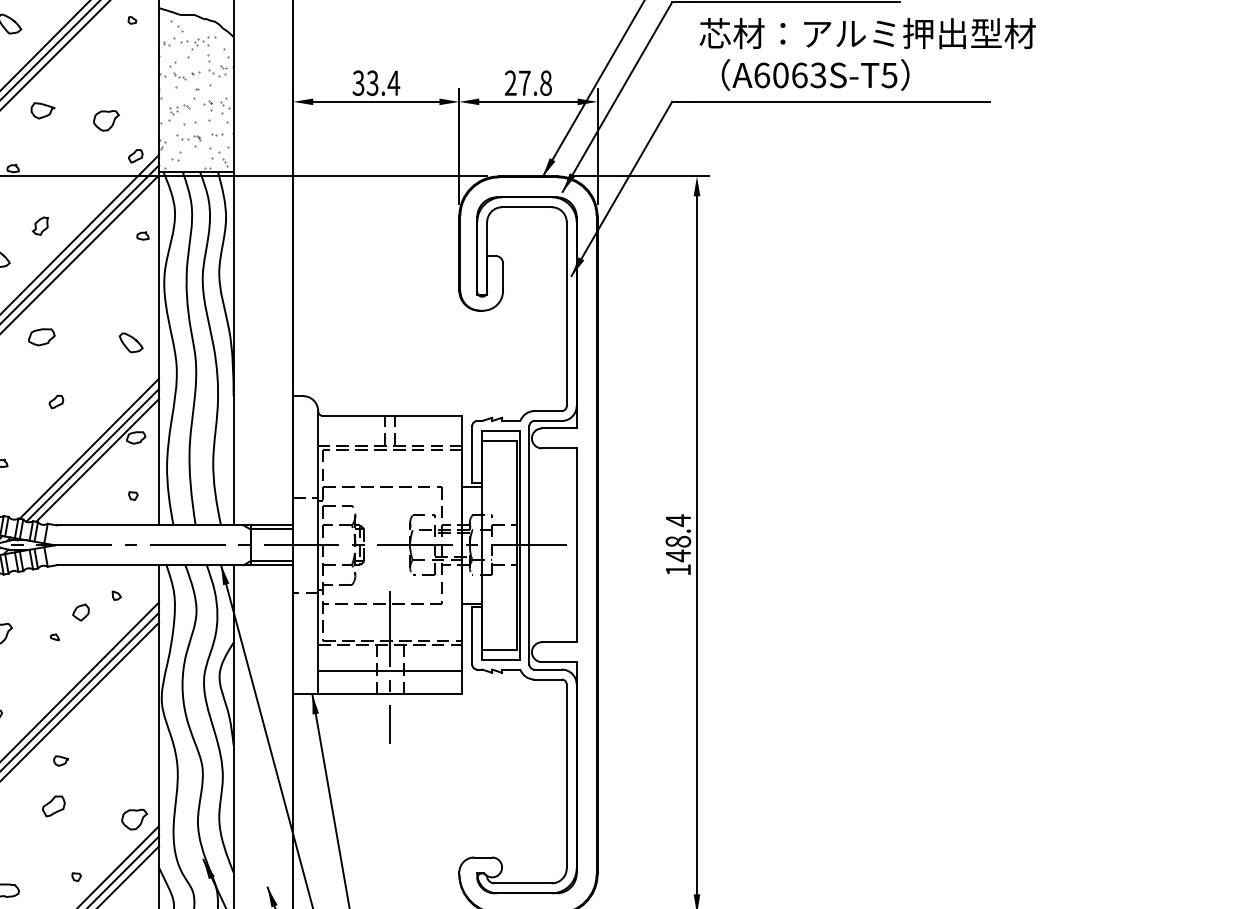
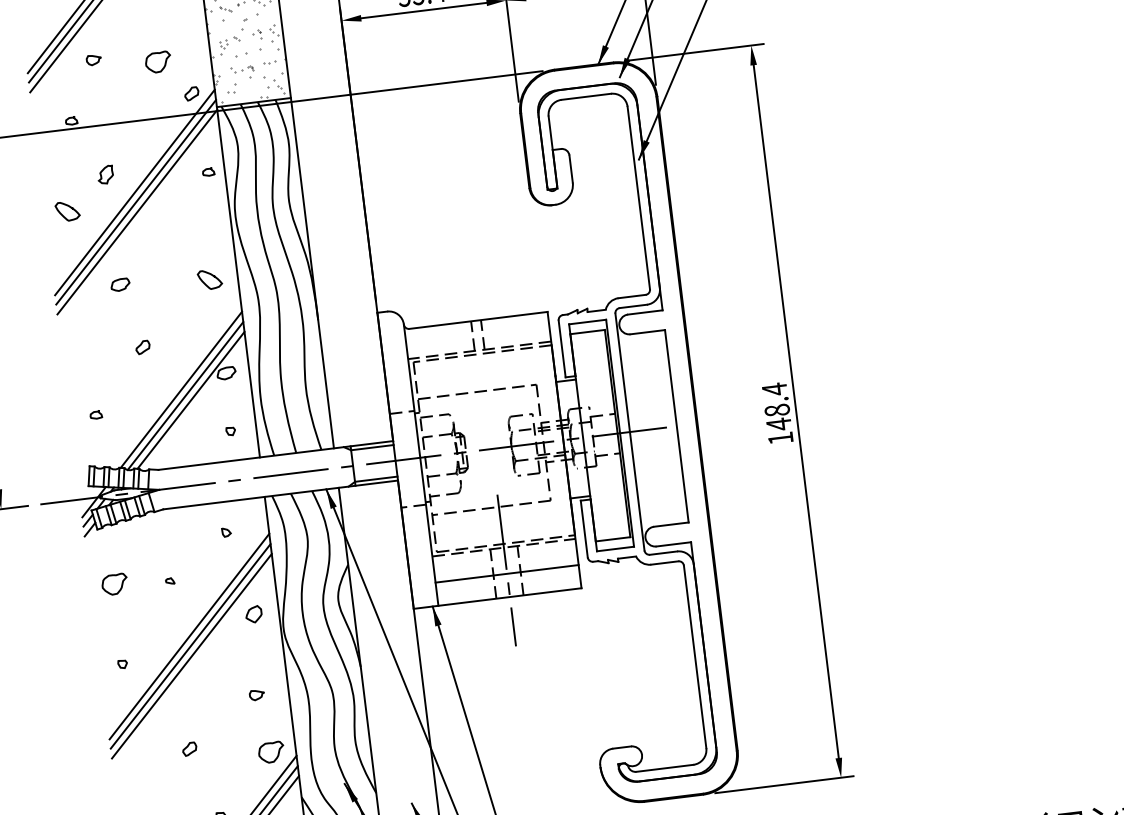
part: (42, 110) -> (93, 59), size x0.62
part: (41, 336) -> (120, 284), size x0.71
part: (80, 612) -> (253, 614), moved
part: (60, 760) -> (256, 694), moved
part: (53, 806) -> (189, 749), size x0.62

